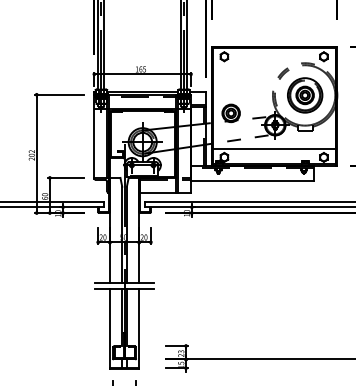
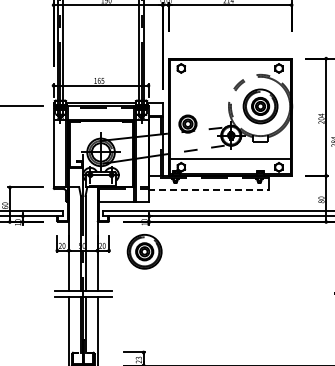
line: (253, 180) -> (209, 190), solid -> dashed
part: (187, 243) -> (145, 251), added

